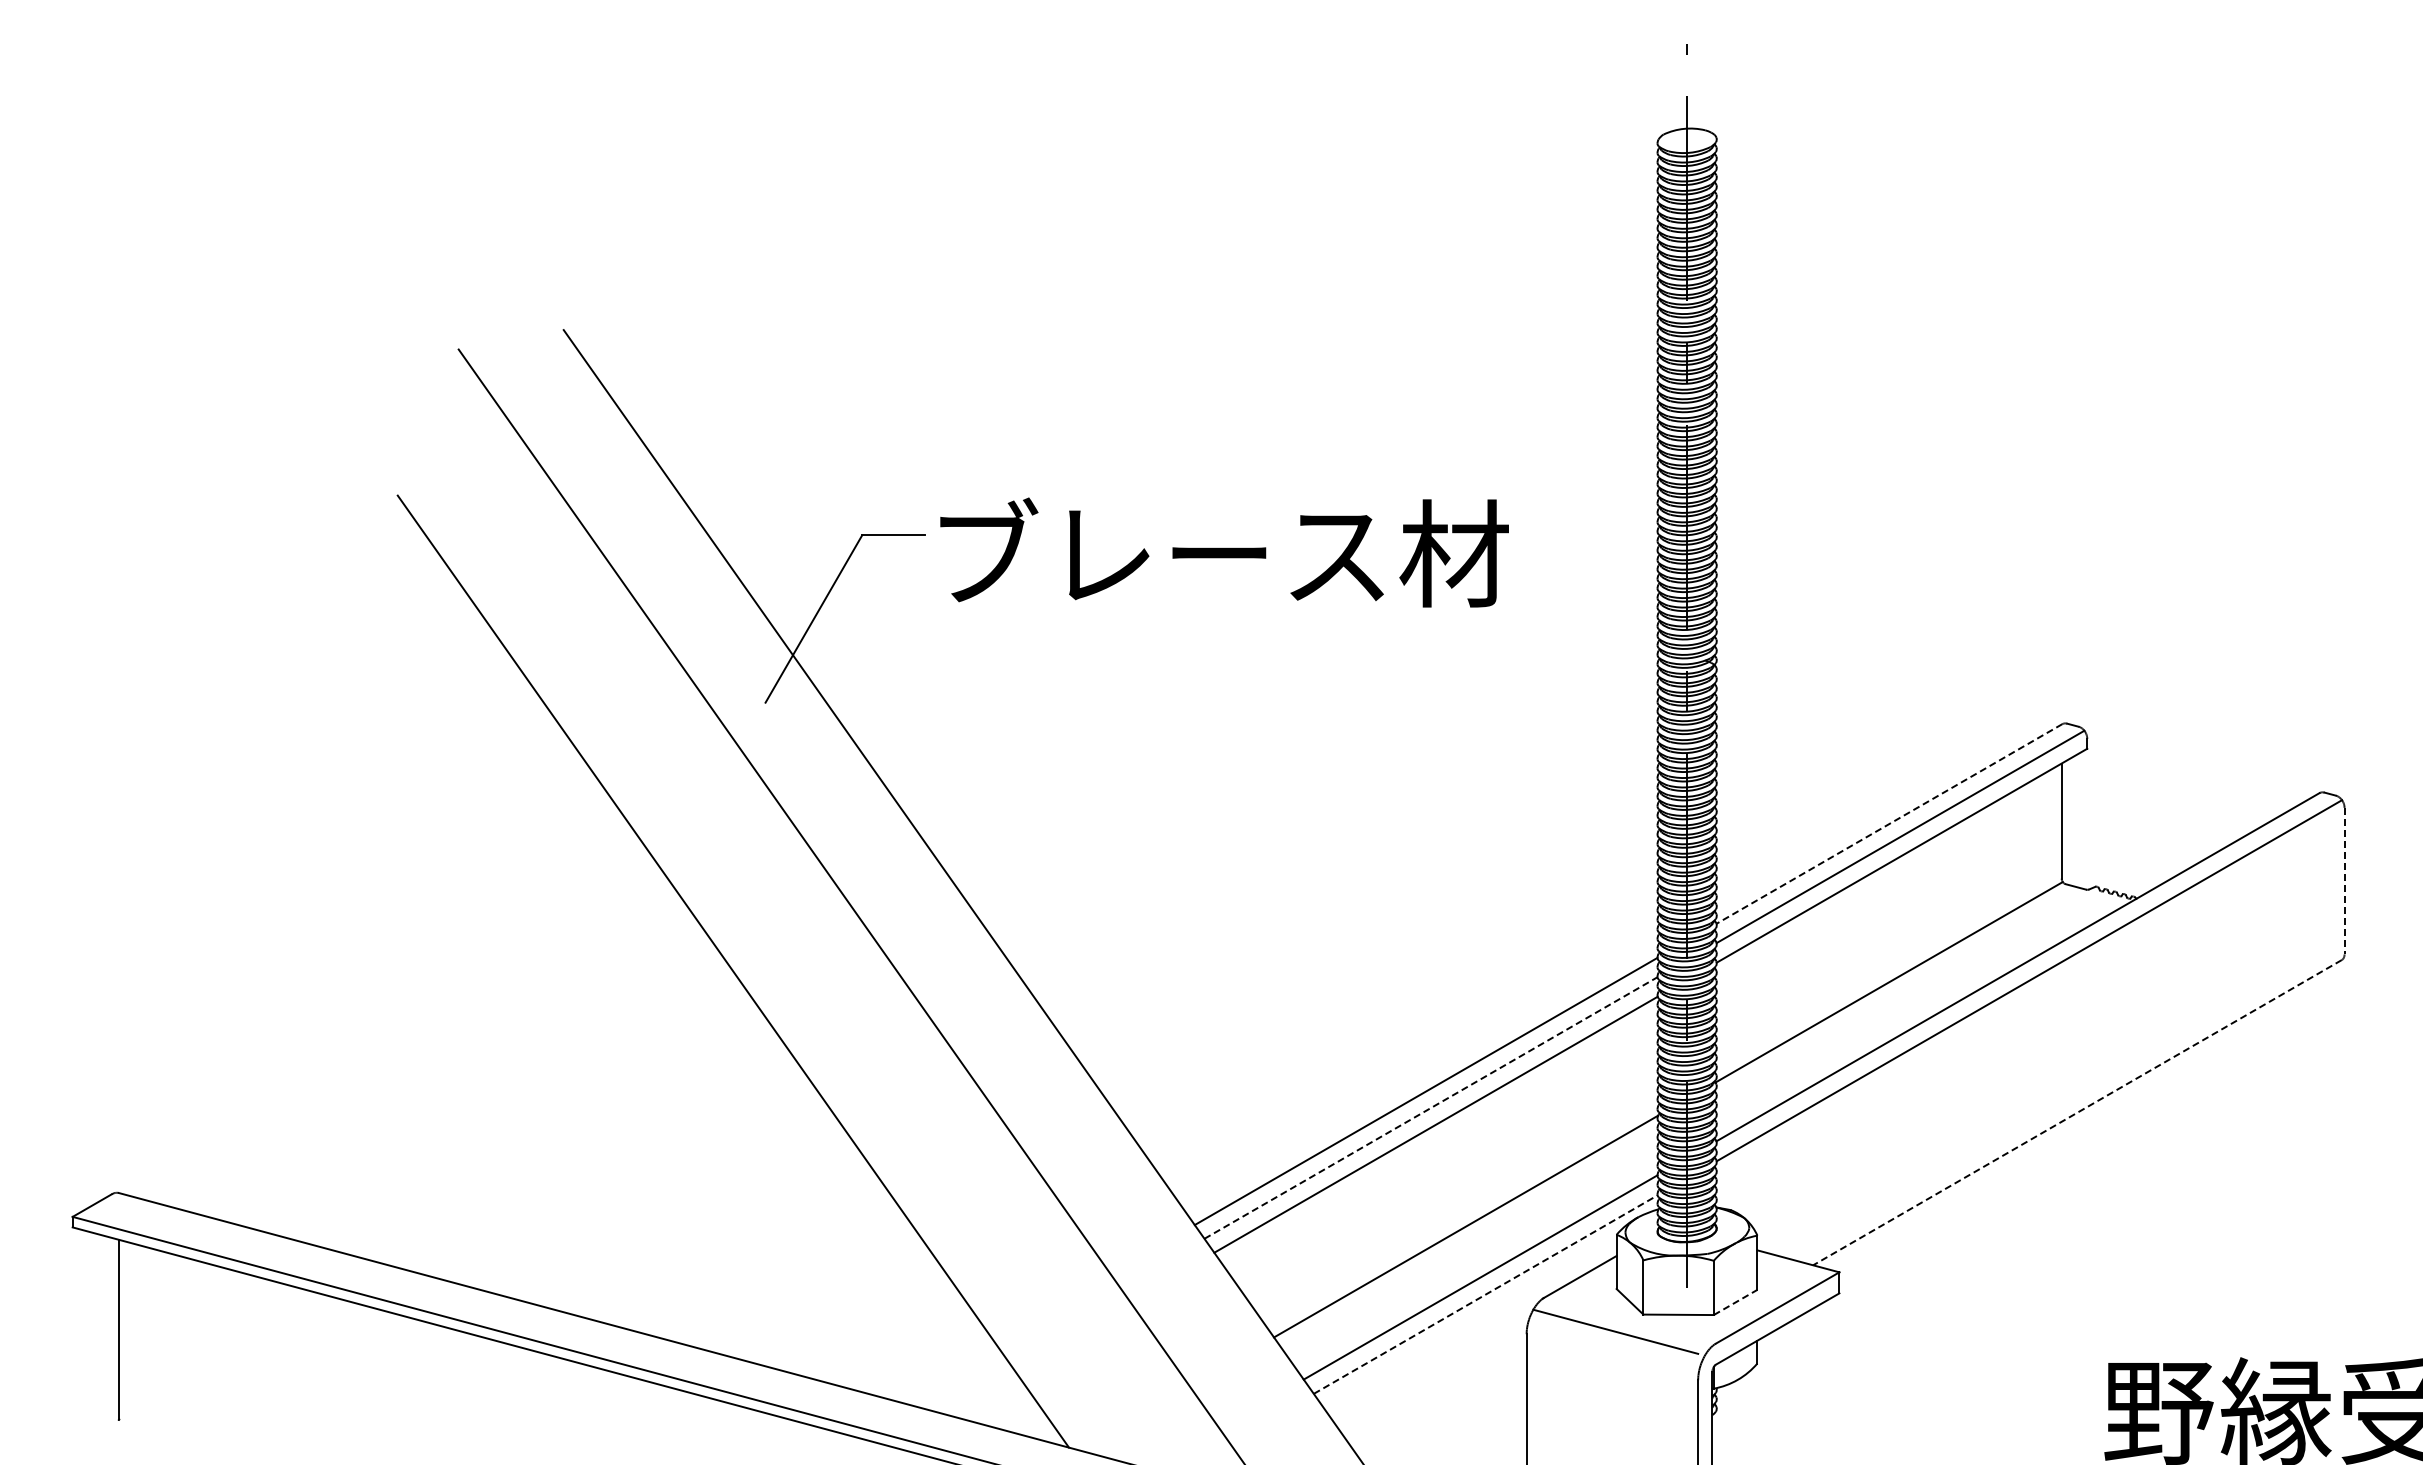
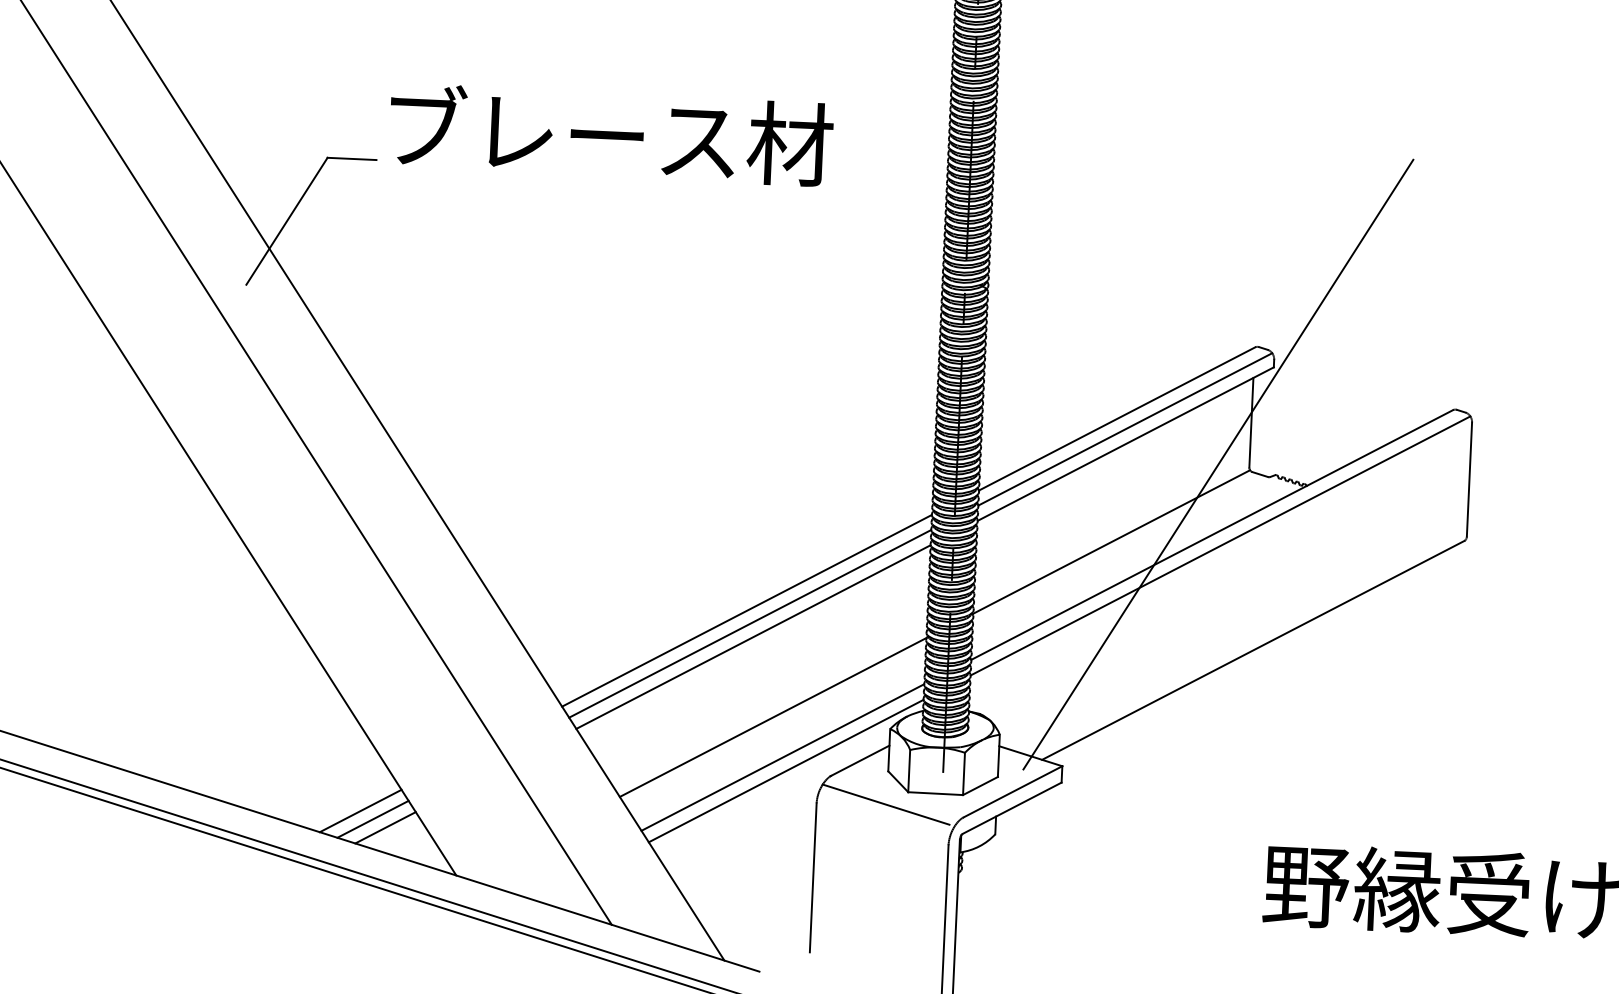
text: (1224, 552) -> (611, 134), moved
line: (1889, 823) -> (1117, 418), dashed -> solid
line: (2021, 876) -> (1218, 464), added
line: (2344, 881) -> (1469, 479), dashed -> solid
line: (1431, 1108) -> (750, 624), dashed -> solid
line: (2077, 1112) -> (1253, 650), dashed -> solid
line: (1485, 1294) -> (786, 770), dashed -> solid
line: (1736, 1302) -> (981, 786), dashed -> solid
line: (942, 1370) -> (360, 810), added
line: (958, 1380) -> (372, 819), added
line: (975, 1390) -> (385, 827), added

